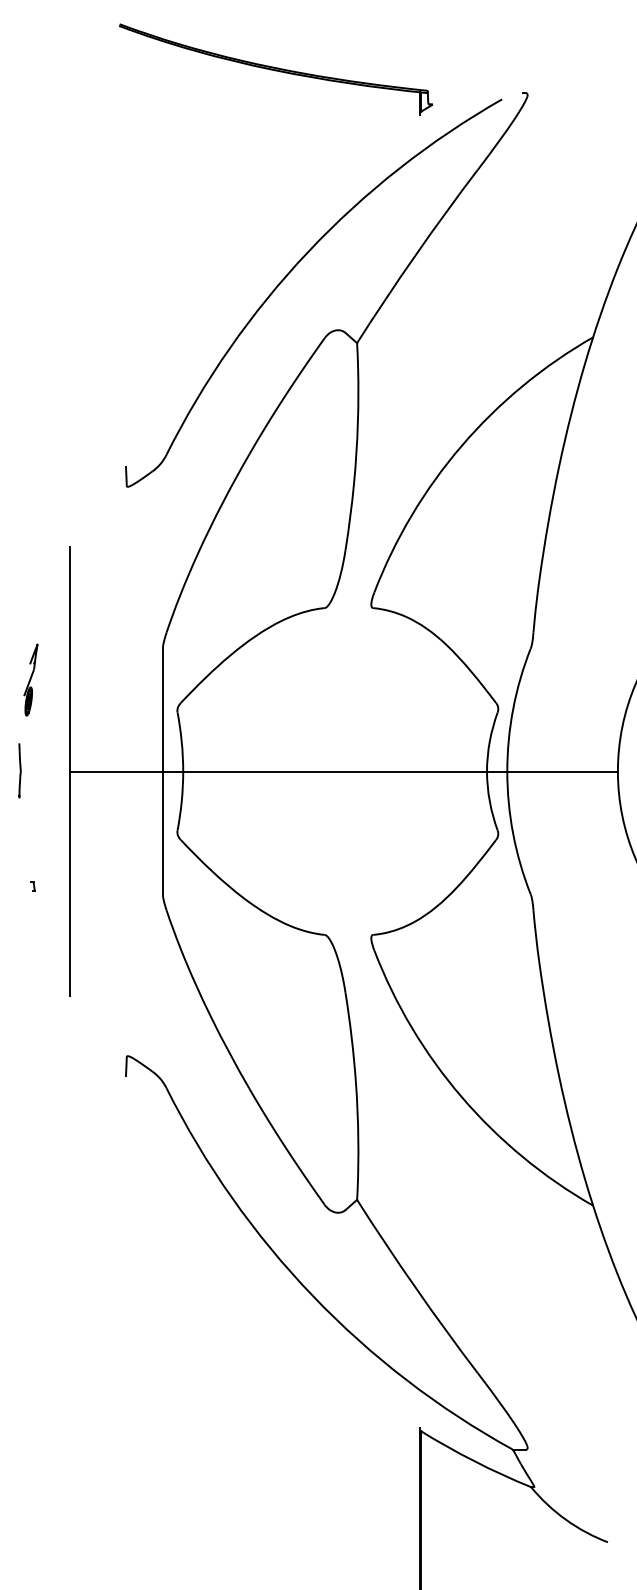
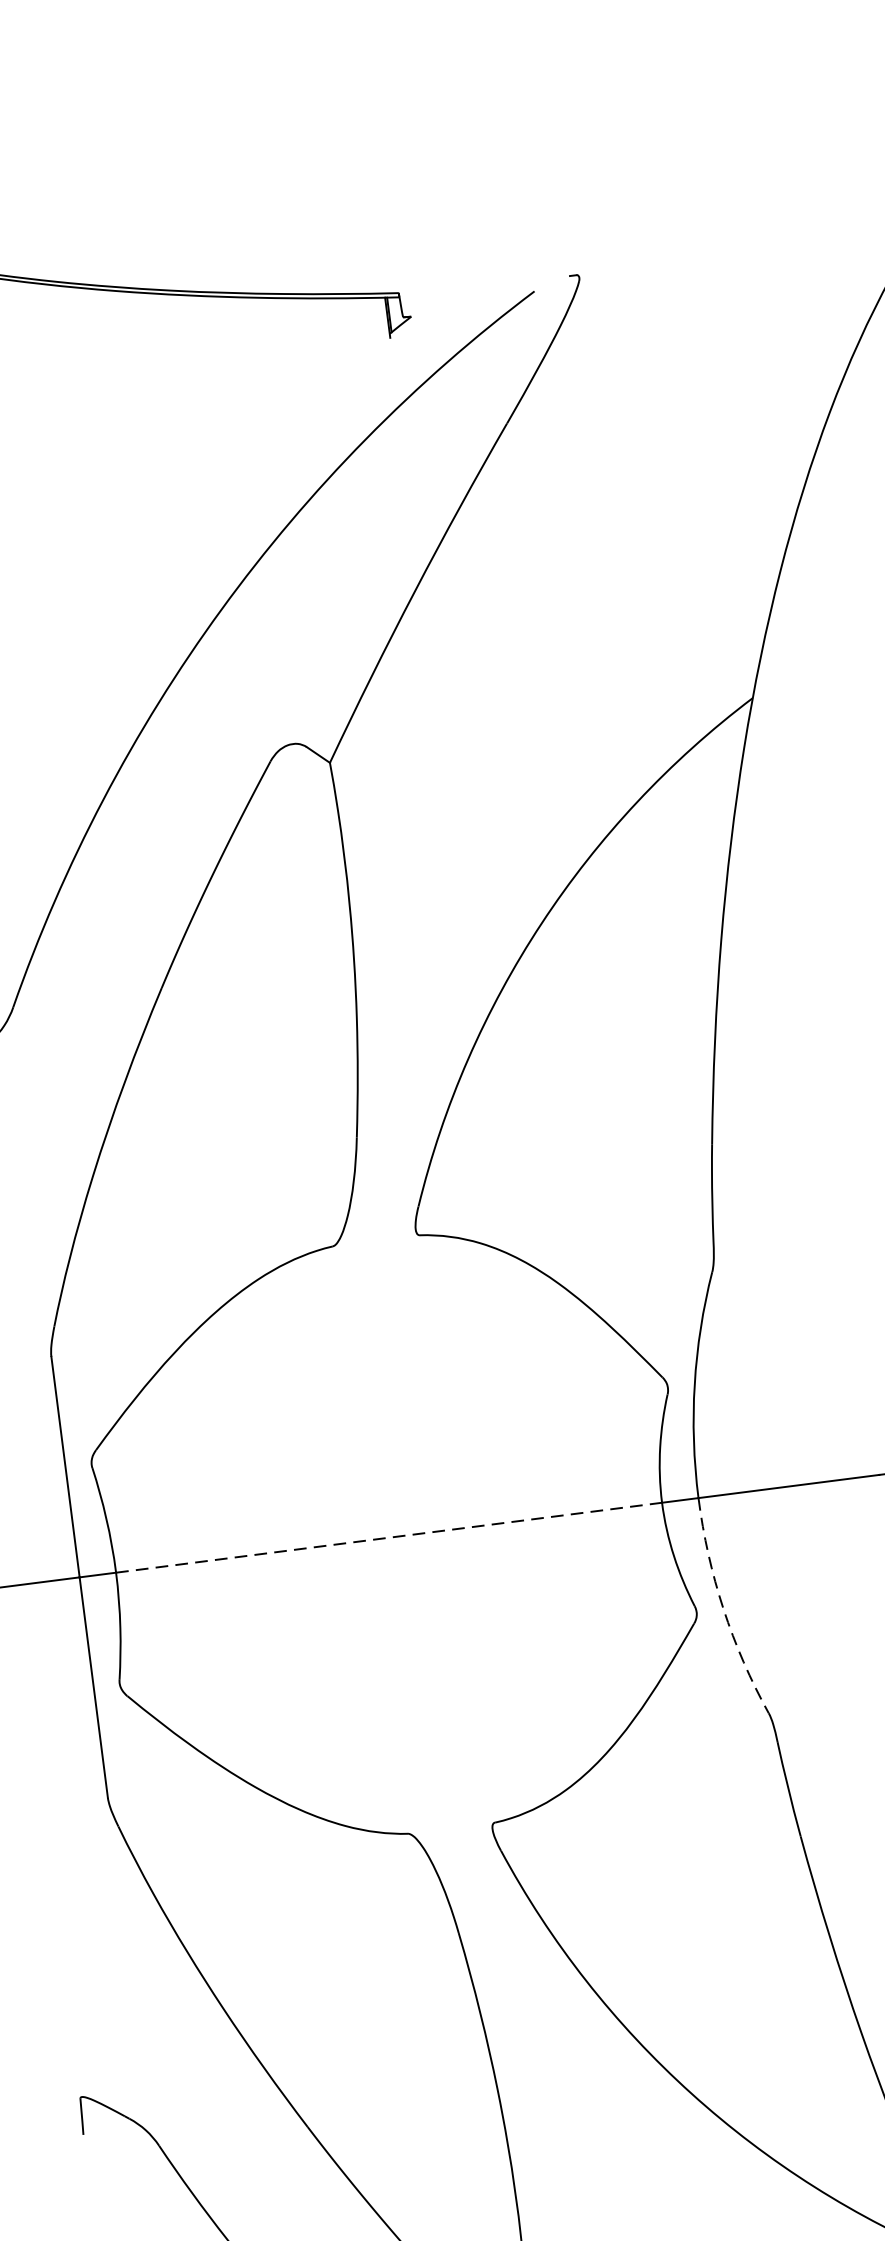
line: (335, 771) -> (389, 1537), solid -> dashed
arc: (513, 833) -> (723, 1608), solid -> dashed

